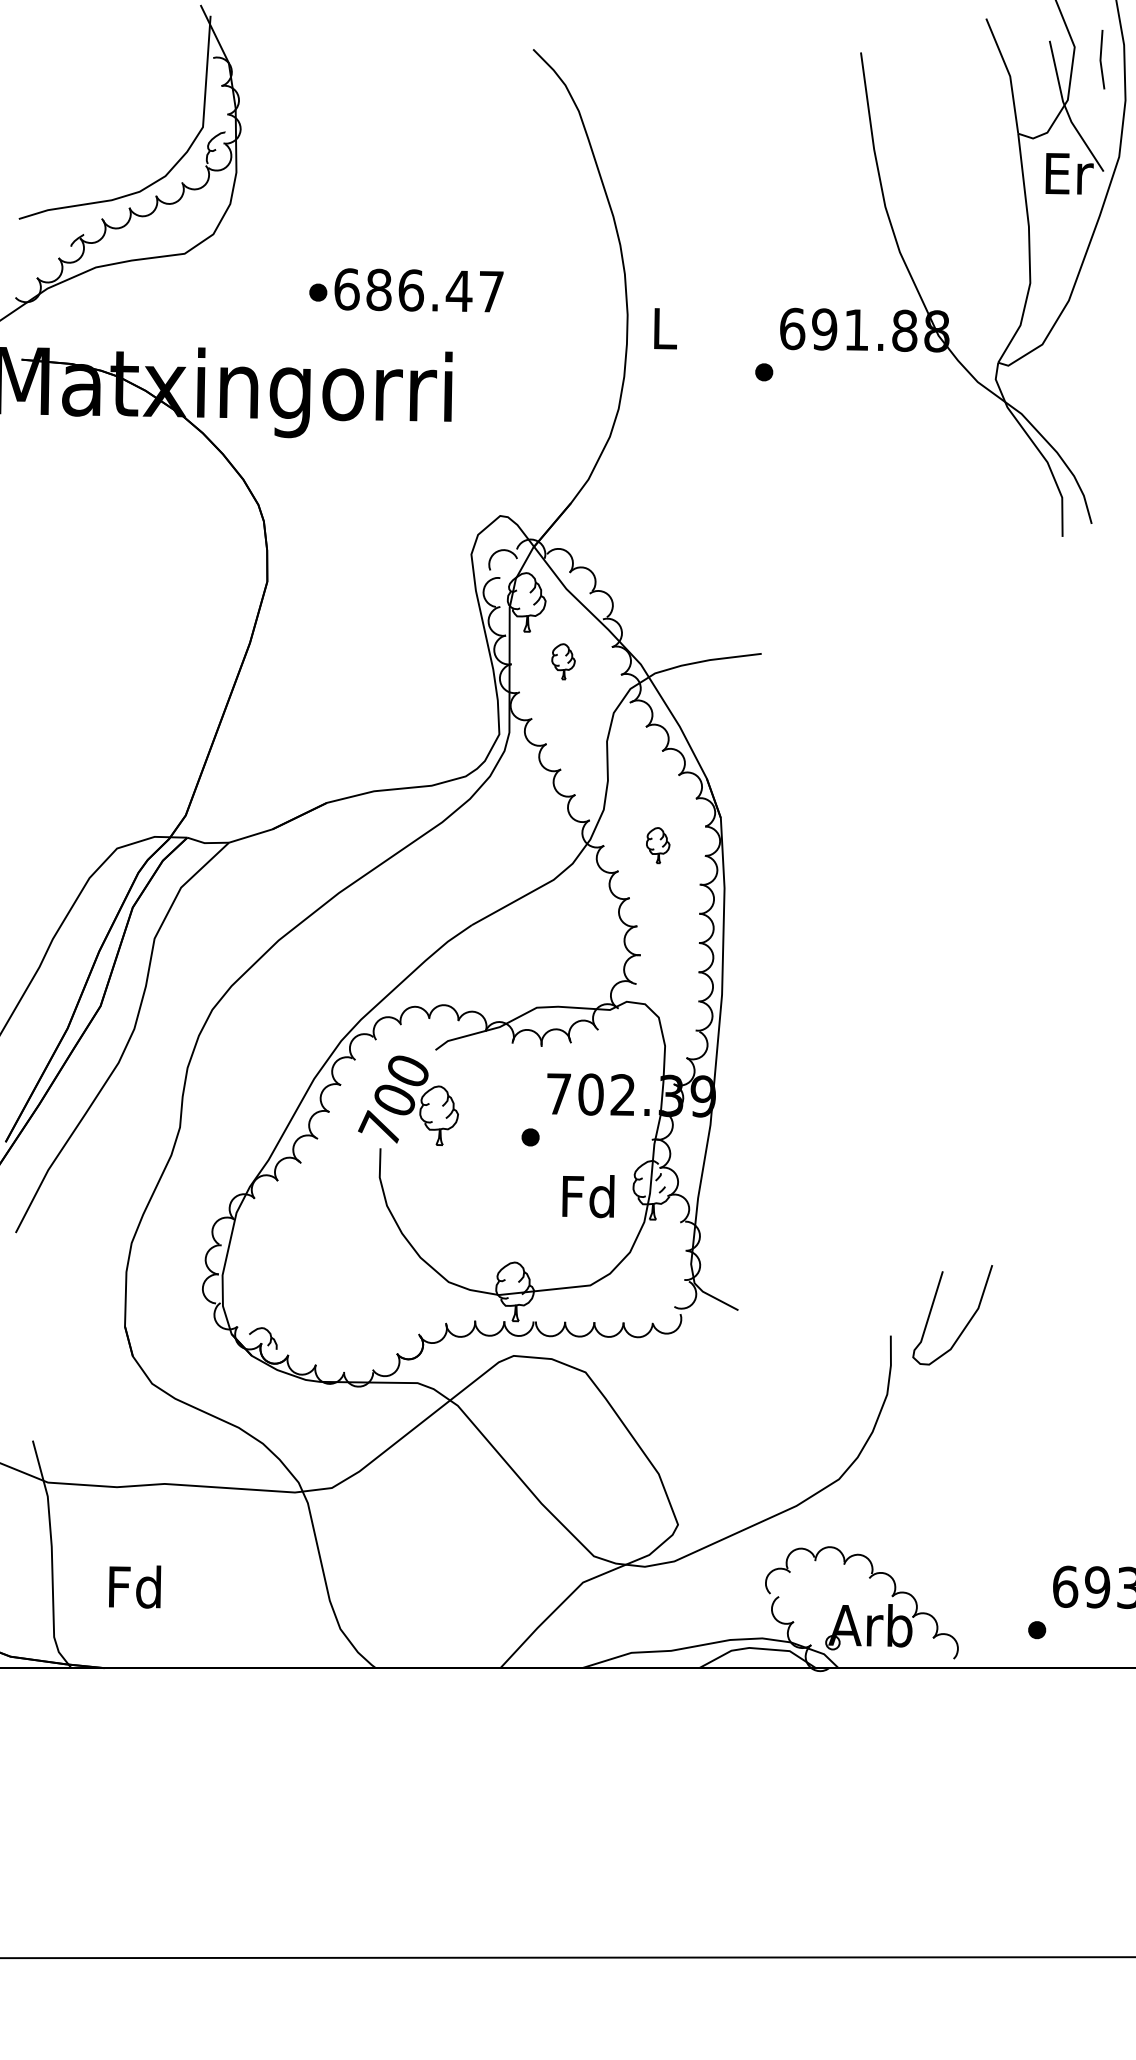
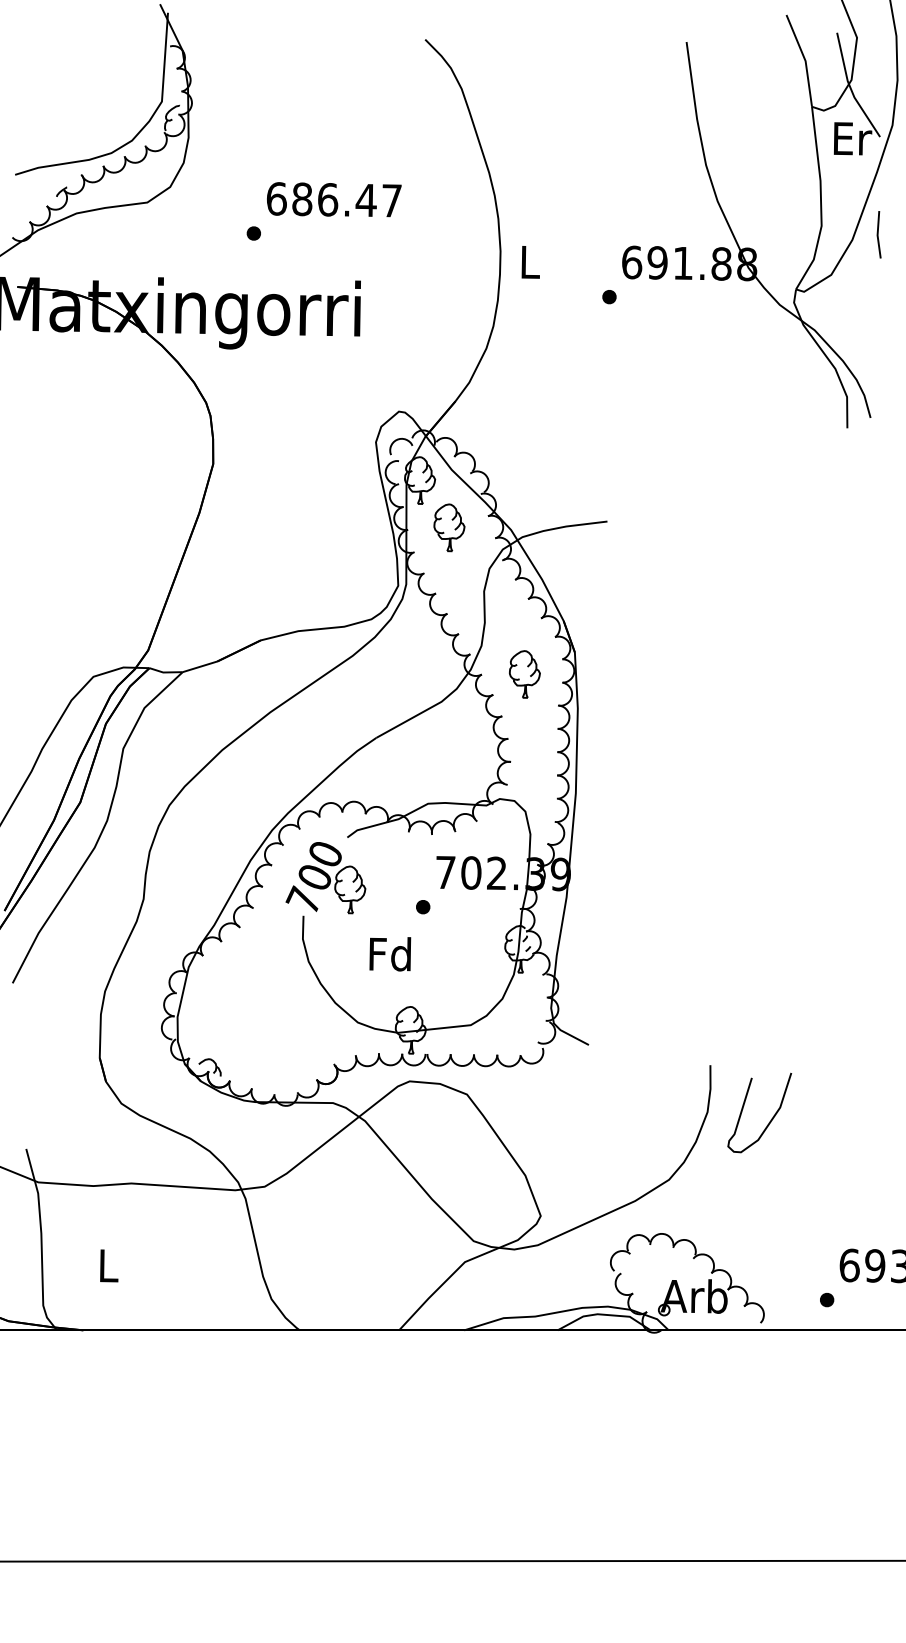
line: (1101, 59) -> (878, 234), moved
text: (419, 290) -> (334, 199), moved
part: (563, 661) -> (449, 527), size x1.67
part: (657, 845) -> (524, 674), size x1.67
text: (588, 1196) -> (390, 954), moved
curve: (967, 1322) -> (771, 1118), moved
text: (134, 1586) -> (107, 1265), Fd -> L

